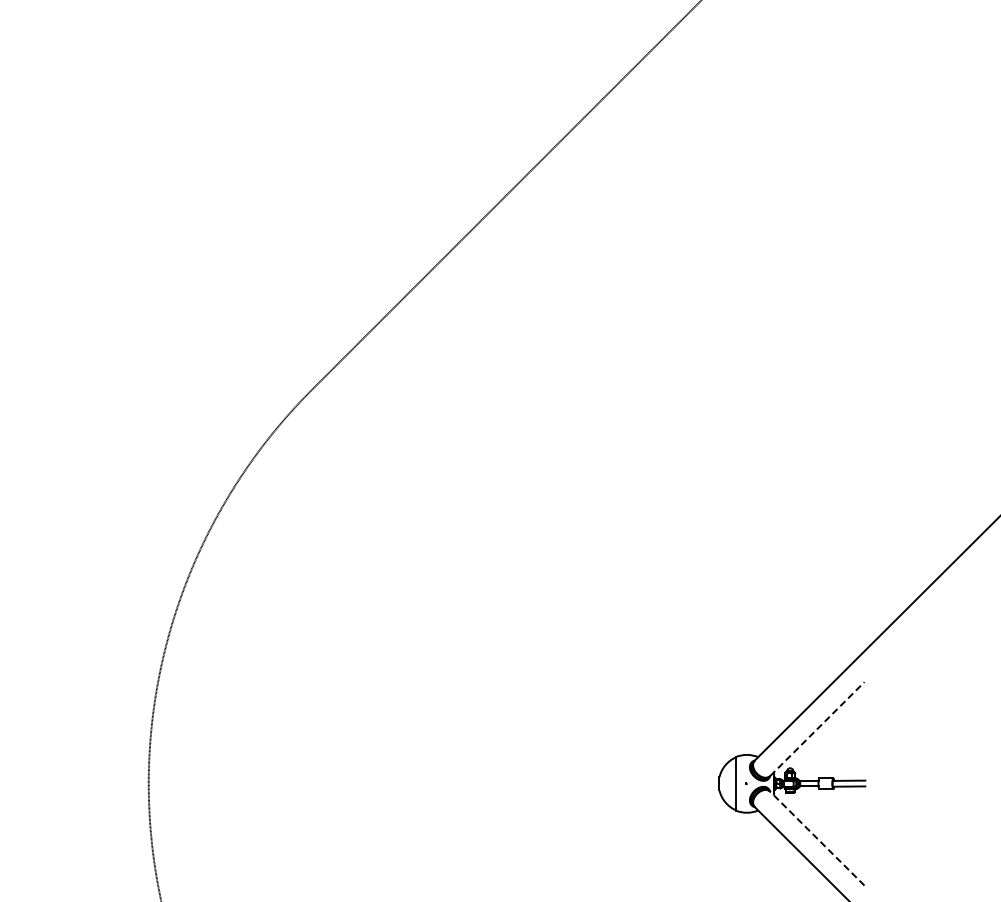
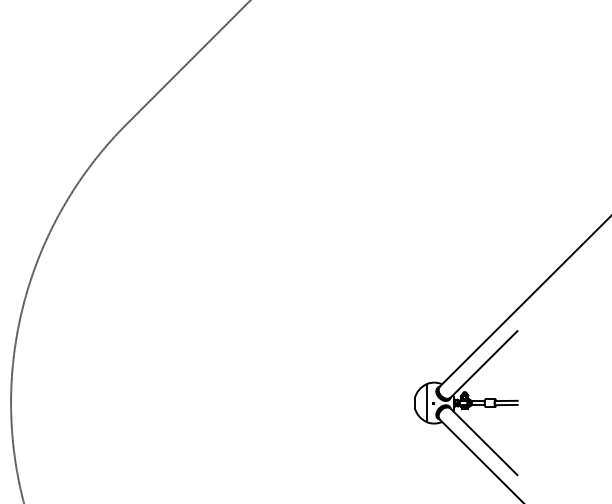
line: (817, 729) -> (484, 364), dashed -> solid
line: (817, 838) -> (484, 441), dashed -> solid

